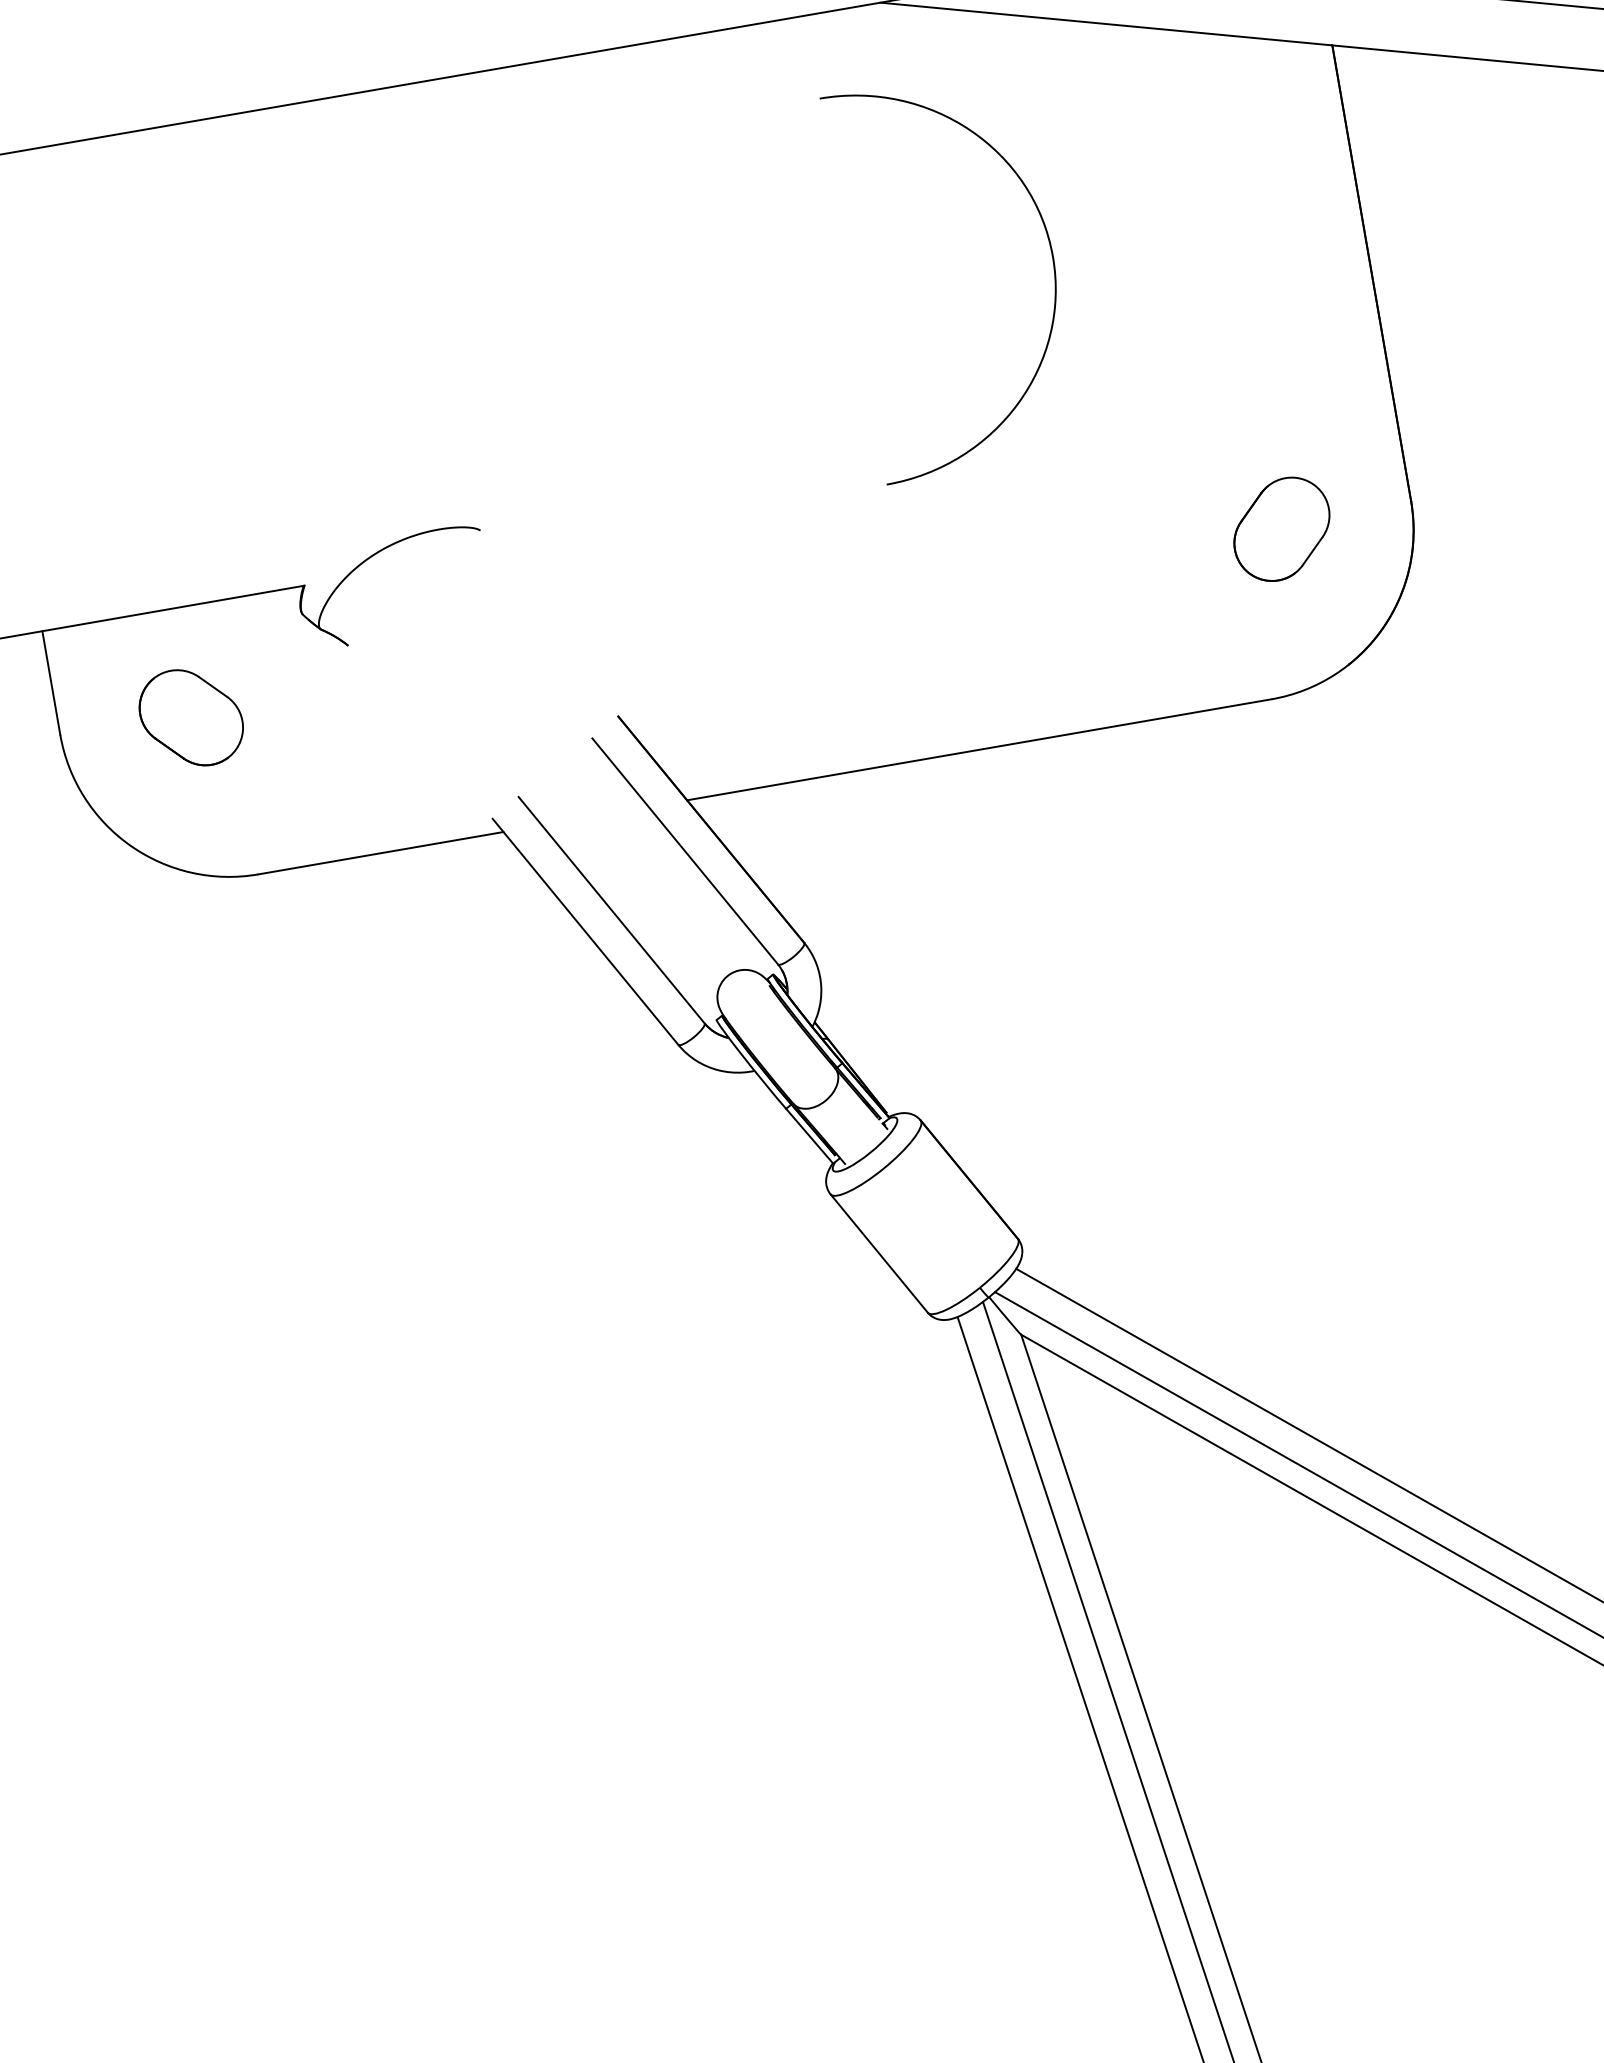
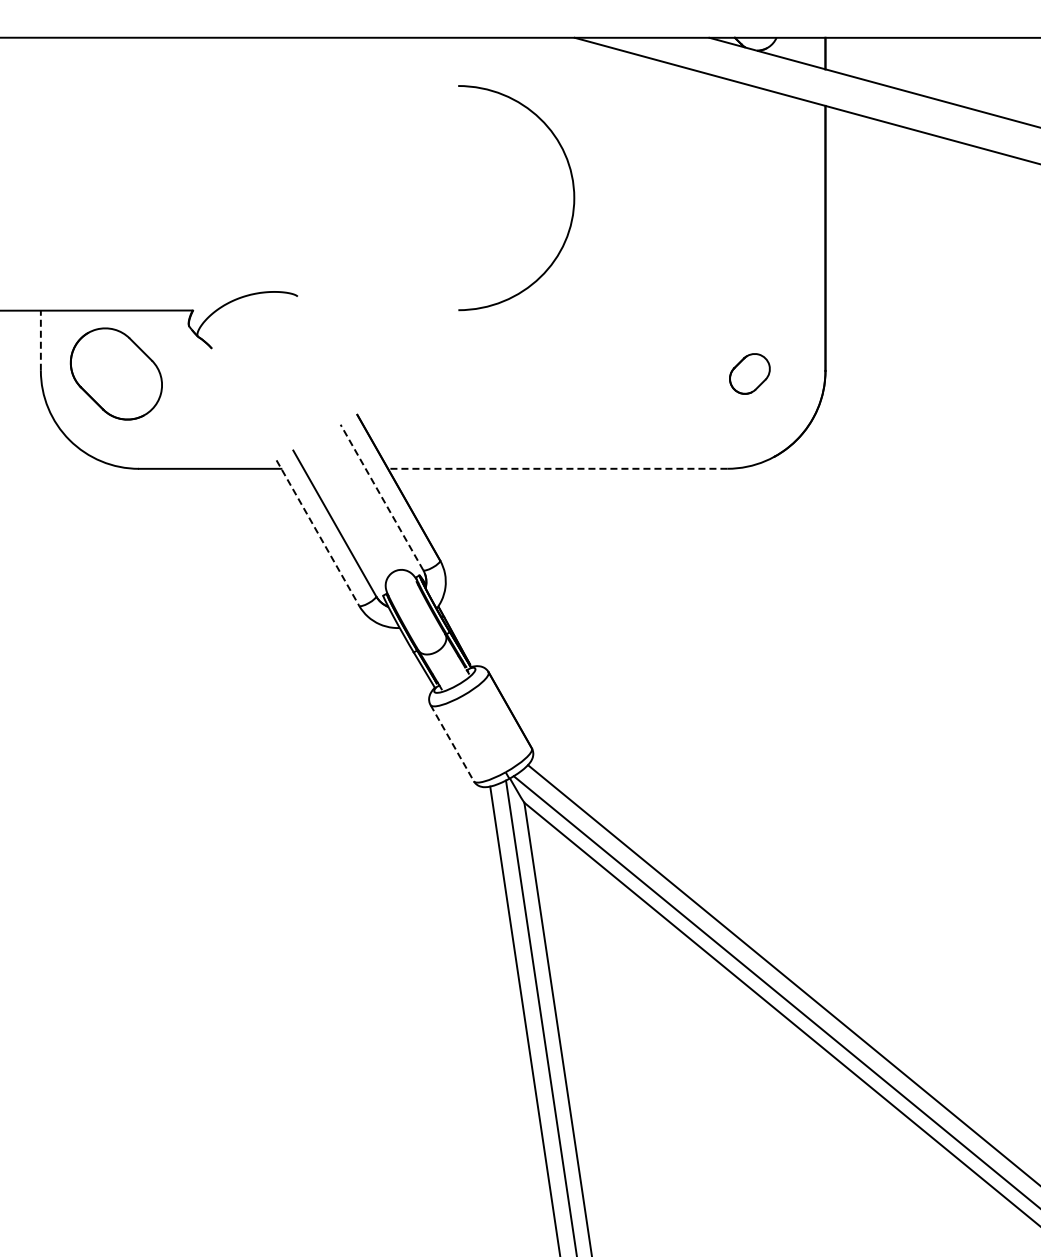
curve: (1052, 273) -> (572, 207), moved
part: (1281, 528) -> (749, 373), size x0.7
line: (50, 682) -> (40, 340), solid -> dashed
part: (191, 716) -> (116, 373), size x1.6
line: (978, 749) -> (557, 468), solid -> dashed
line: (684, 851) -> (381, 497), solid -> dashed
line: (584, 932) -> (317, 533), solid -> dashed
line: (879, 1254) -> (452, 743), solid -> dashed

